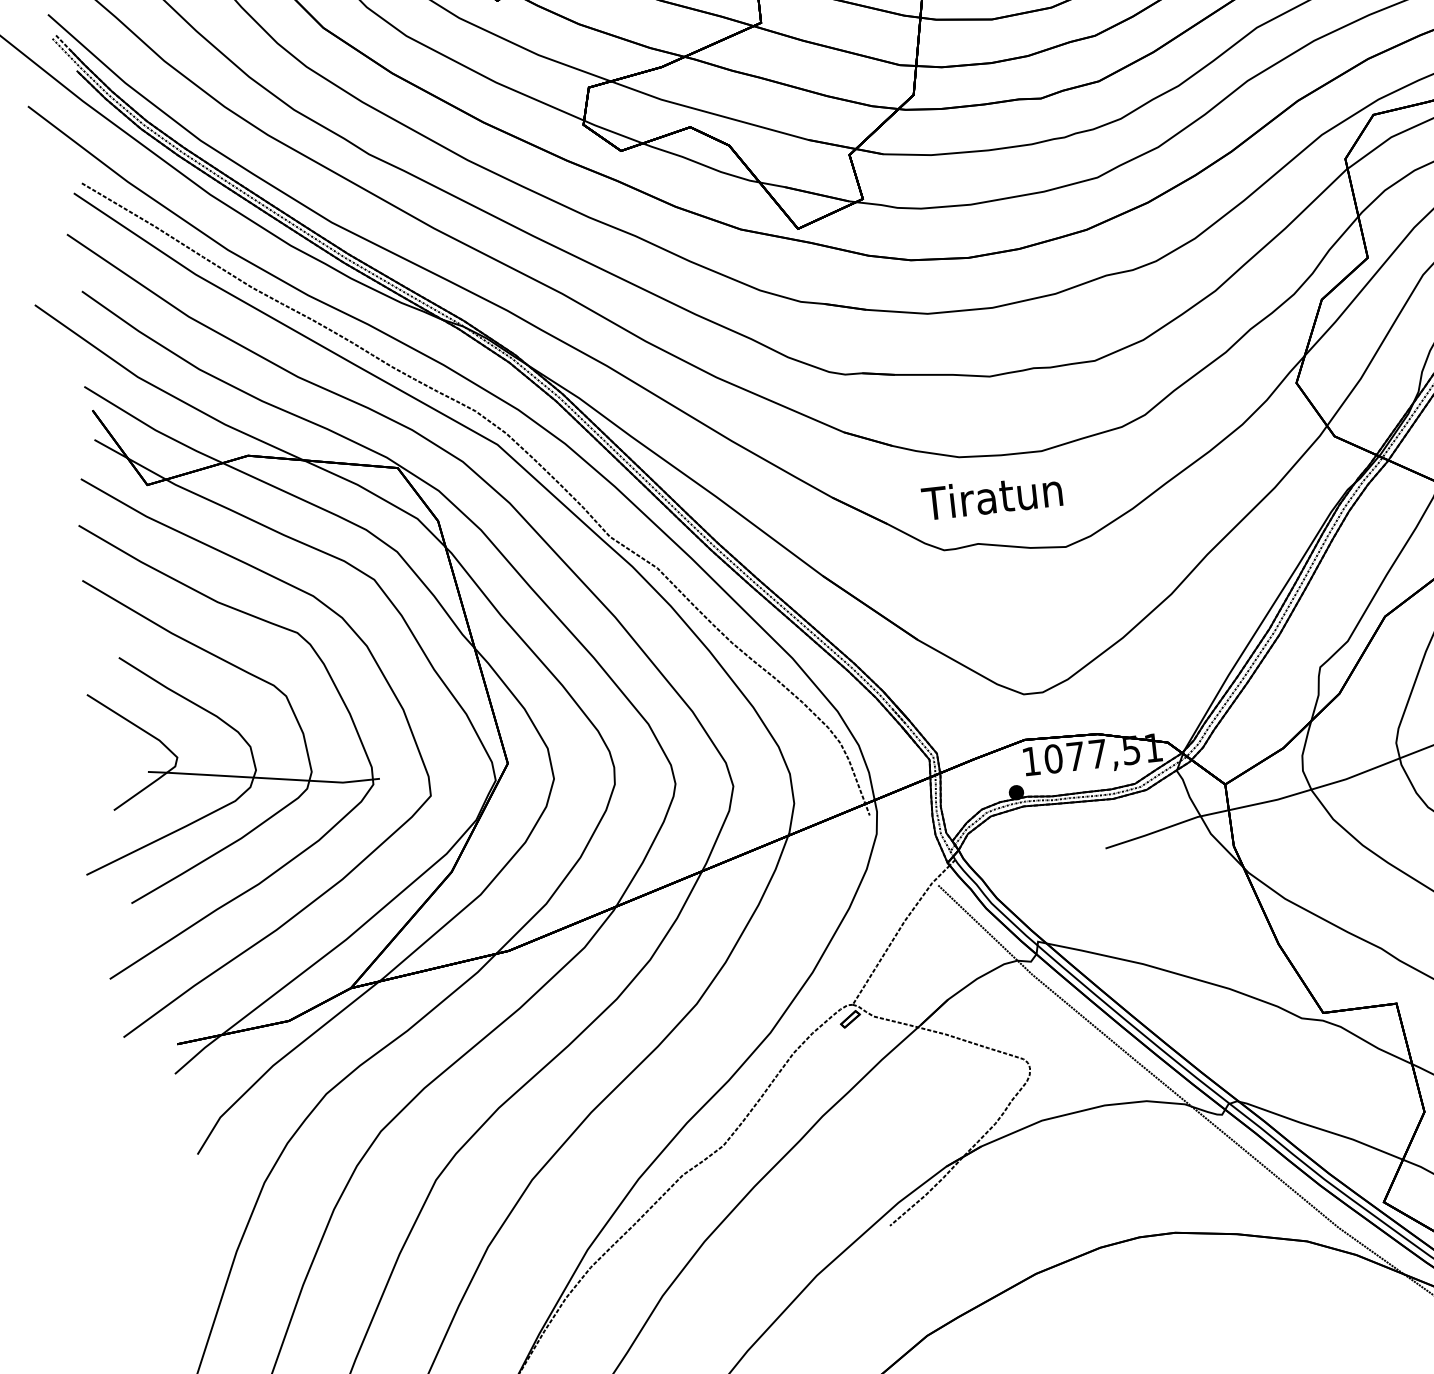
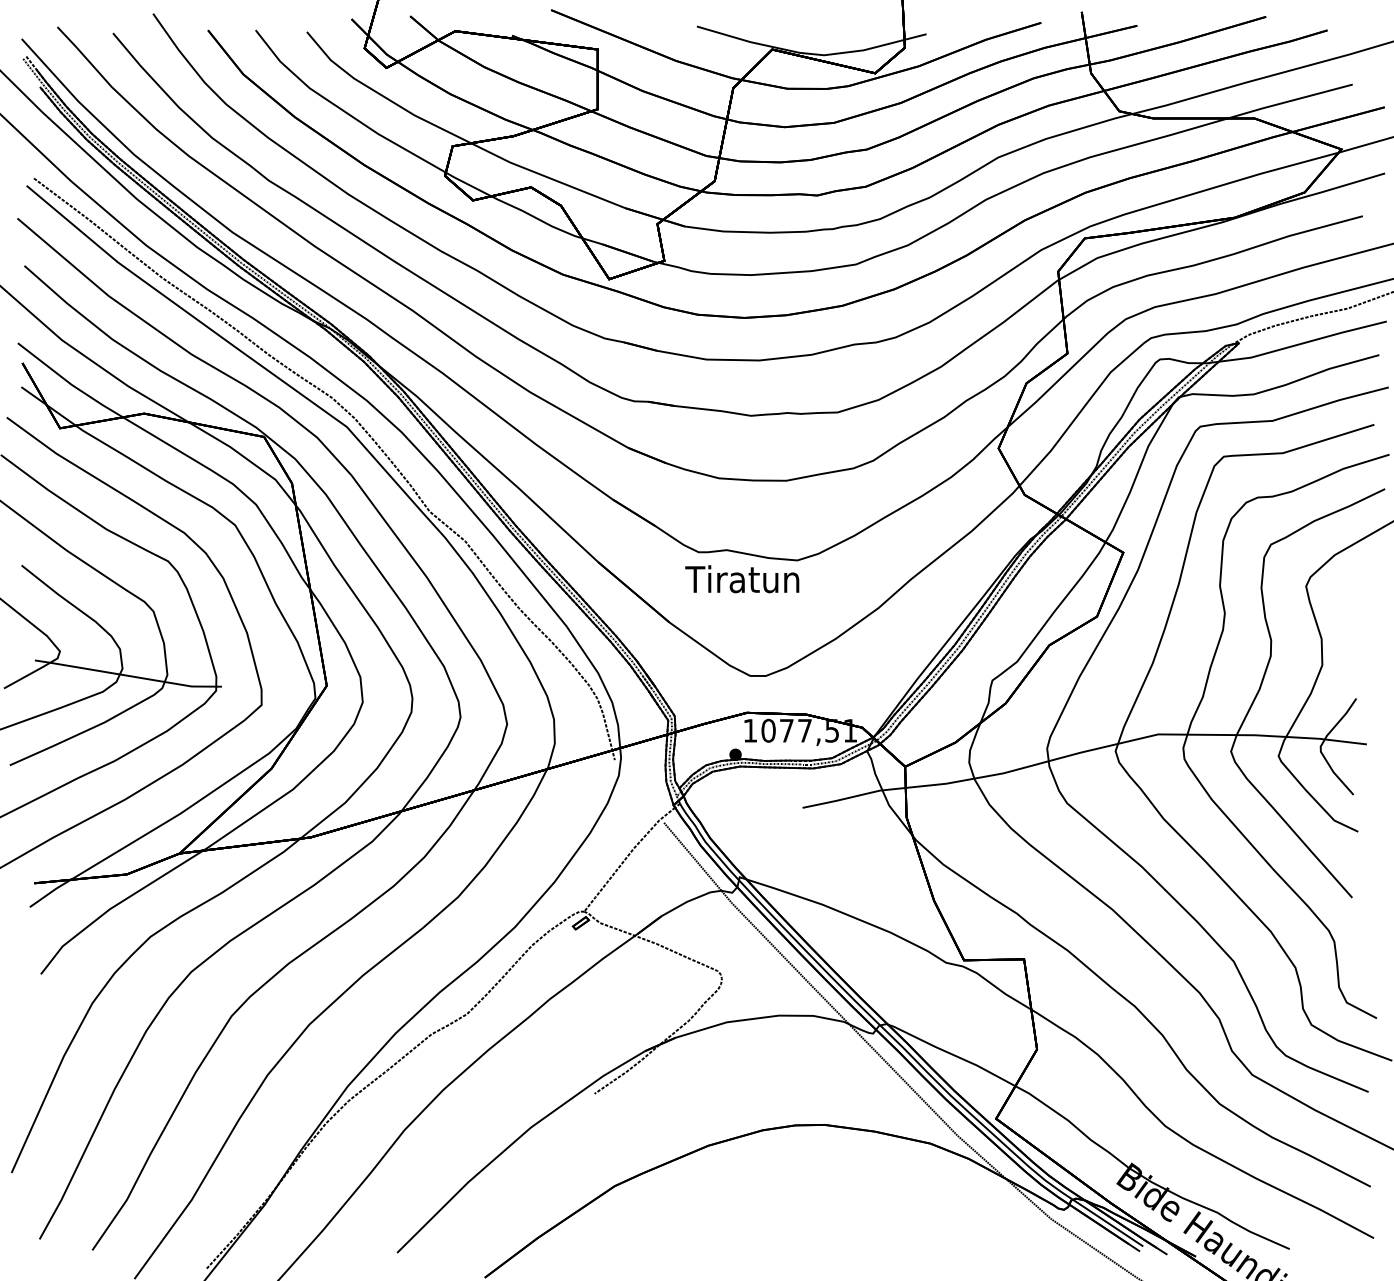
text: (992, 497) -> (742, 579), moved

